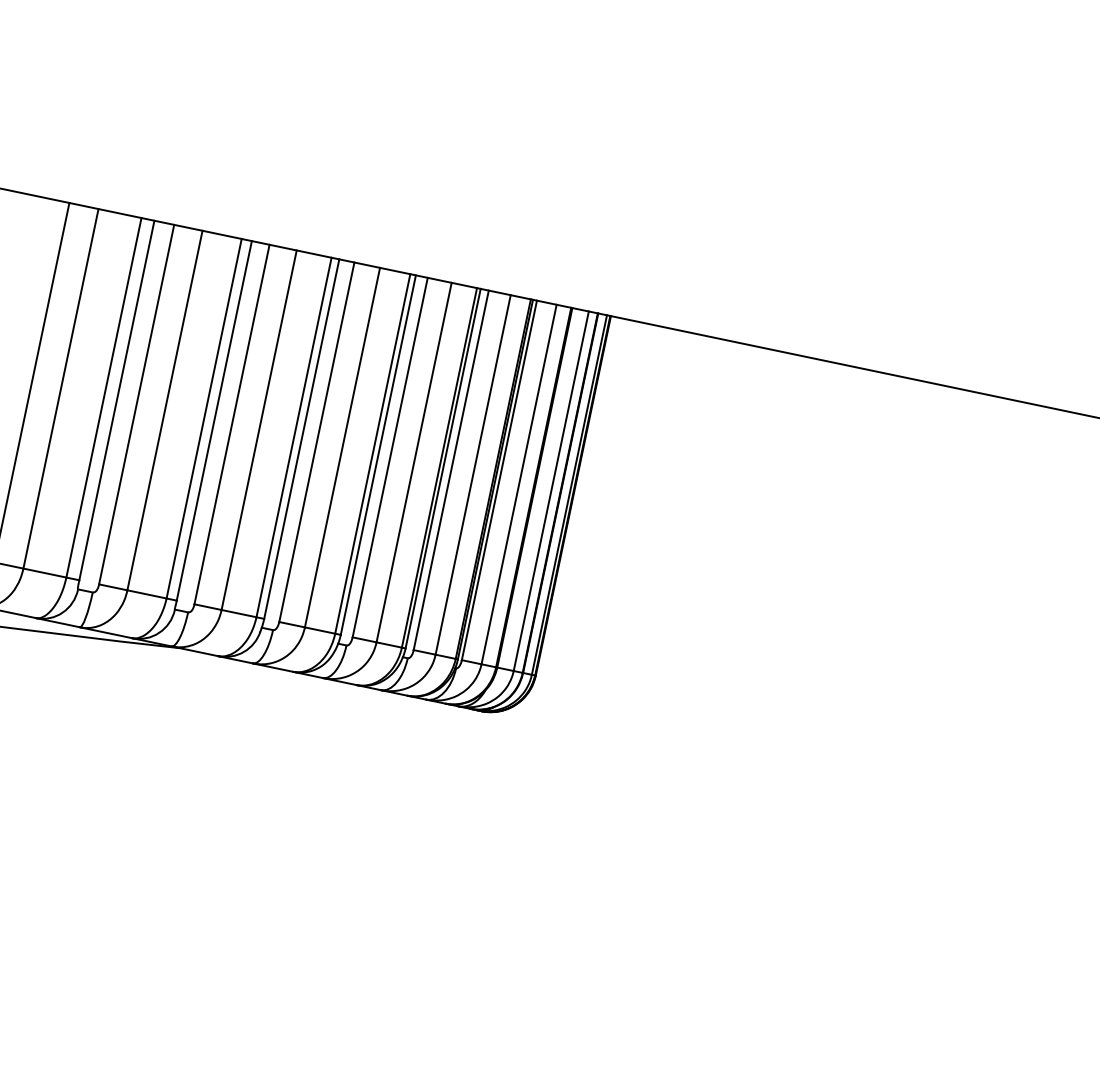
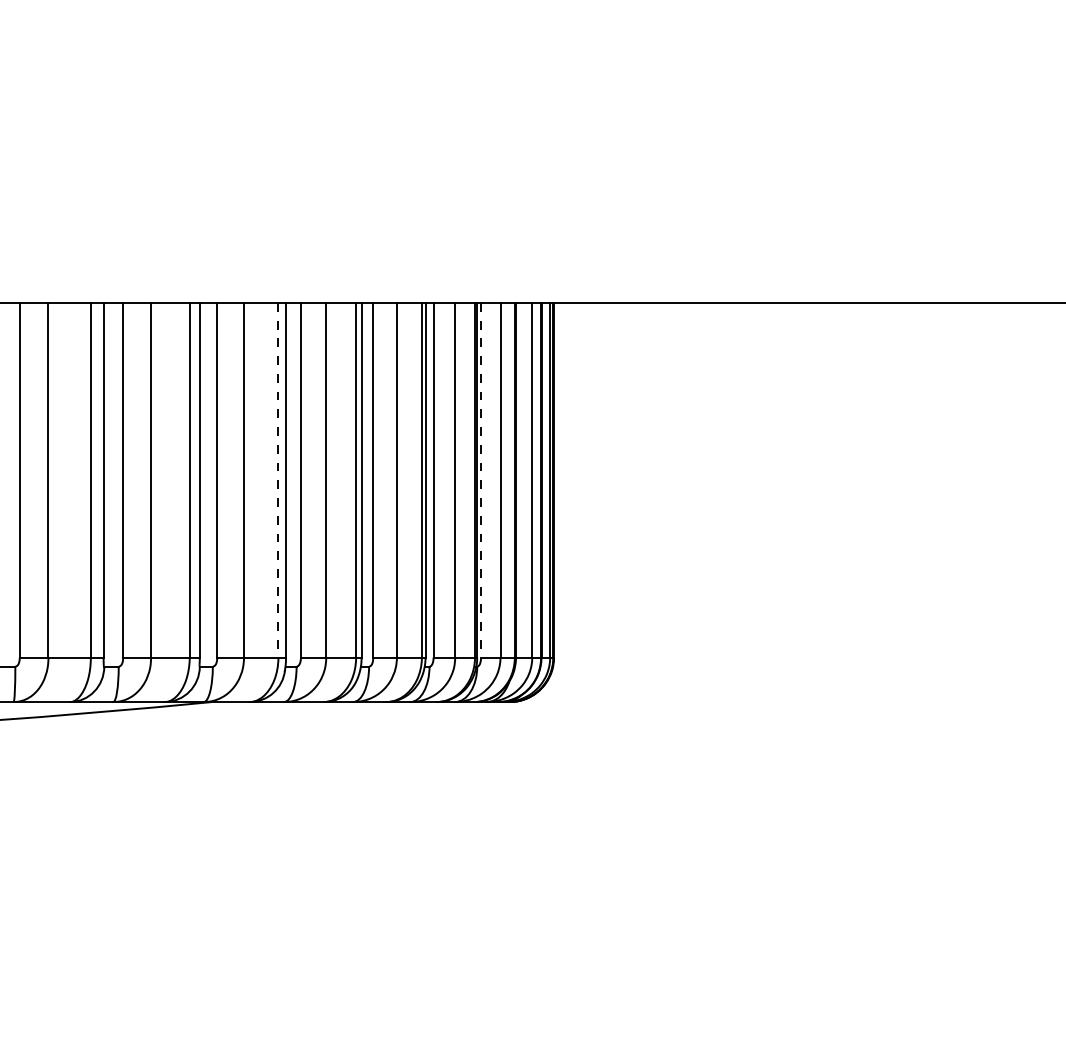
line: (294, 437) -> (278, 480), solid -> dashed
line: (499, 480) -> (481, 480), solid -> dashed

